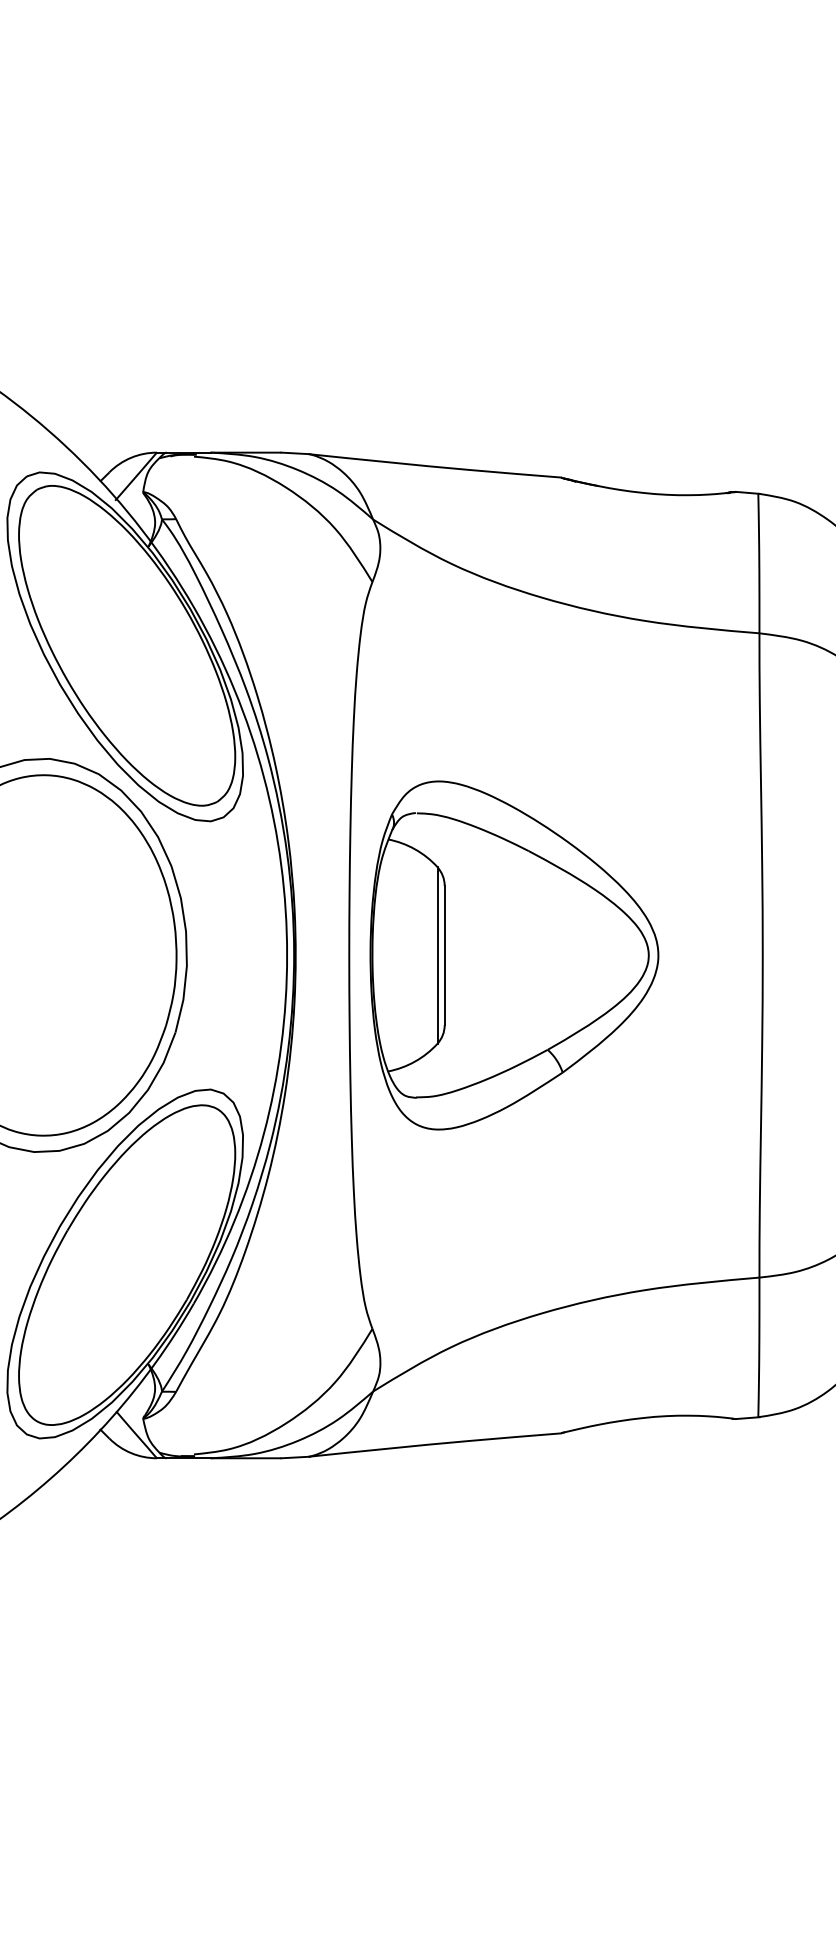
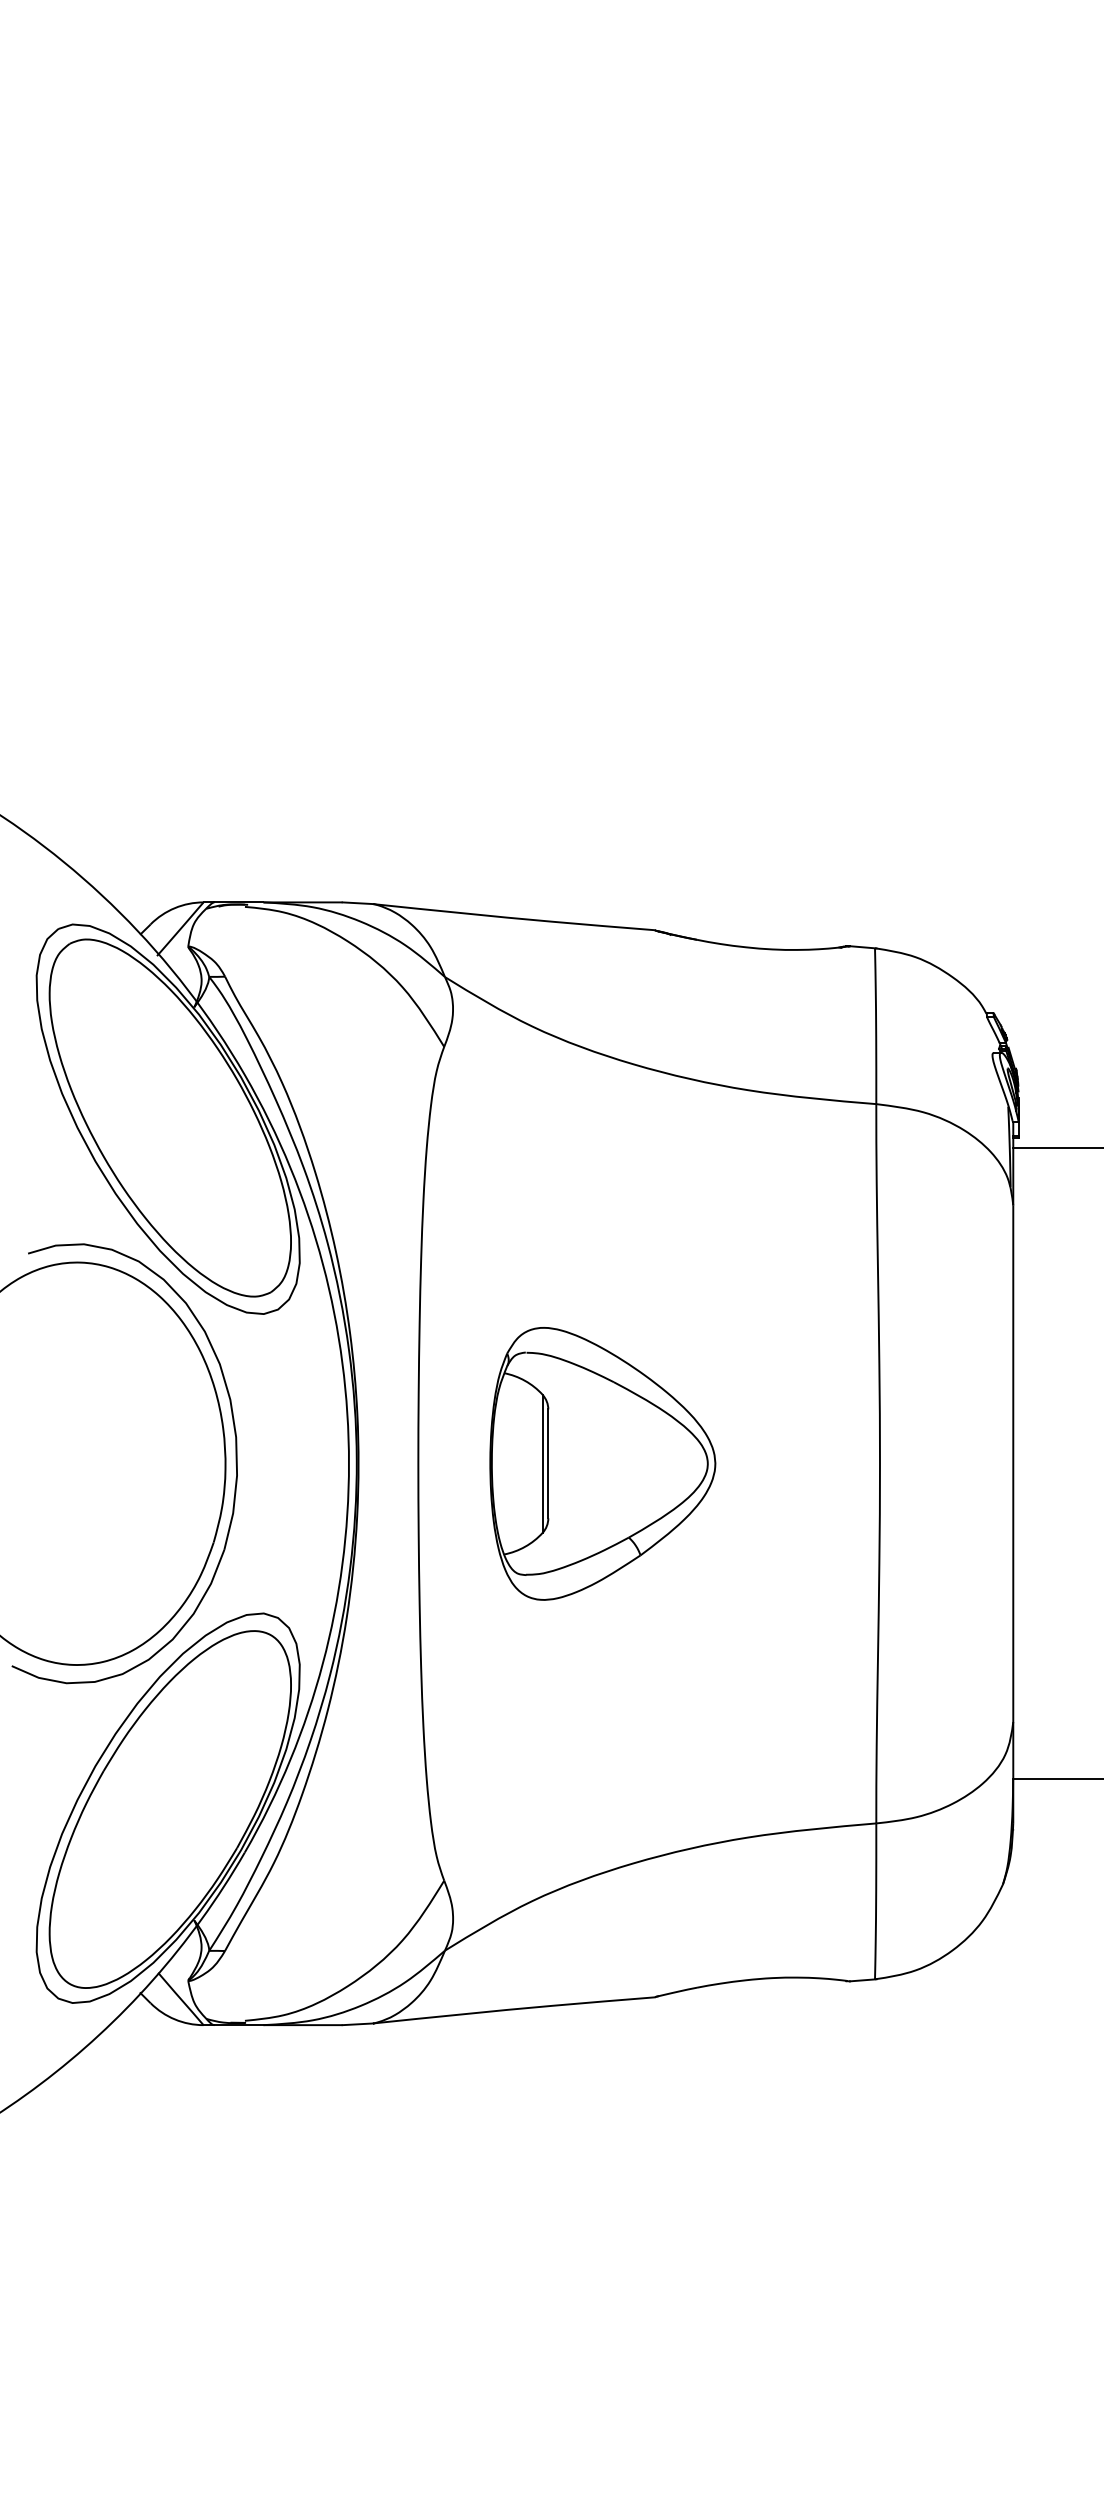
part: (514, 955) -> (602, 1463), size x0.7

